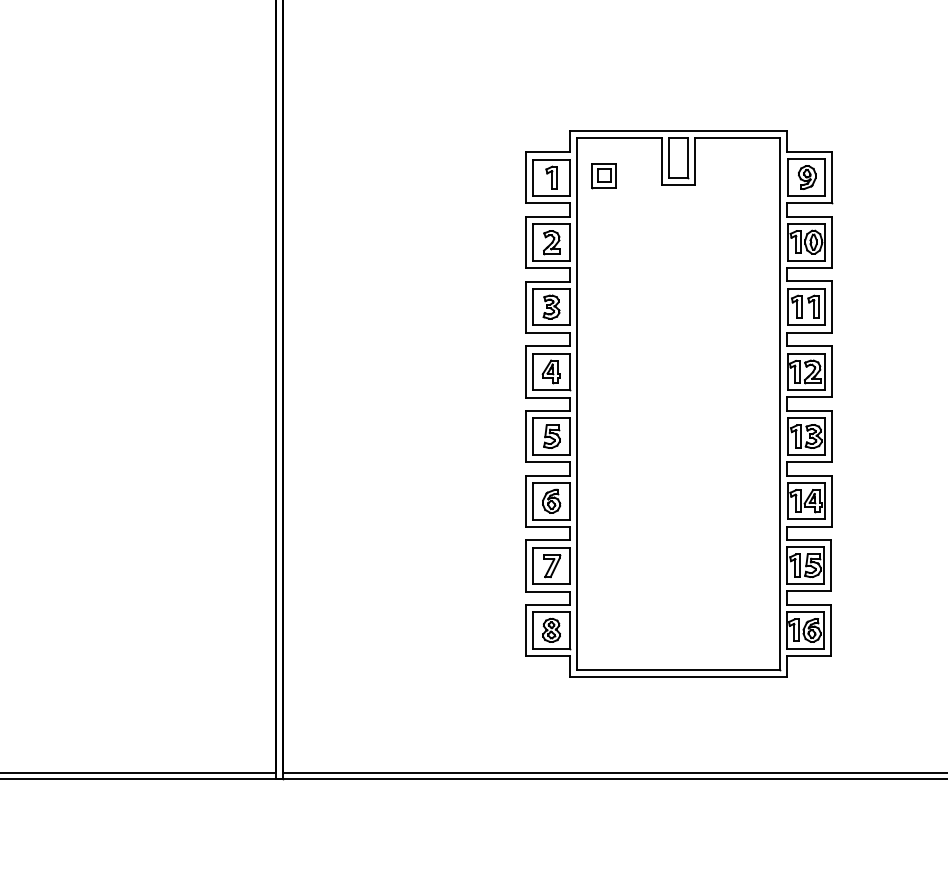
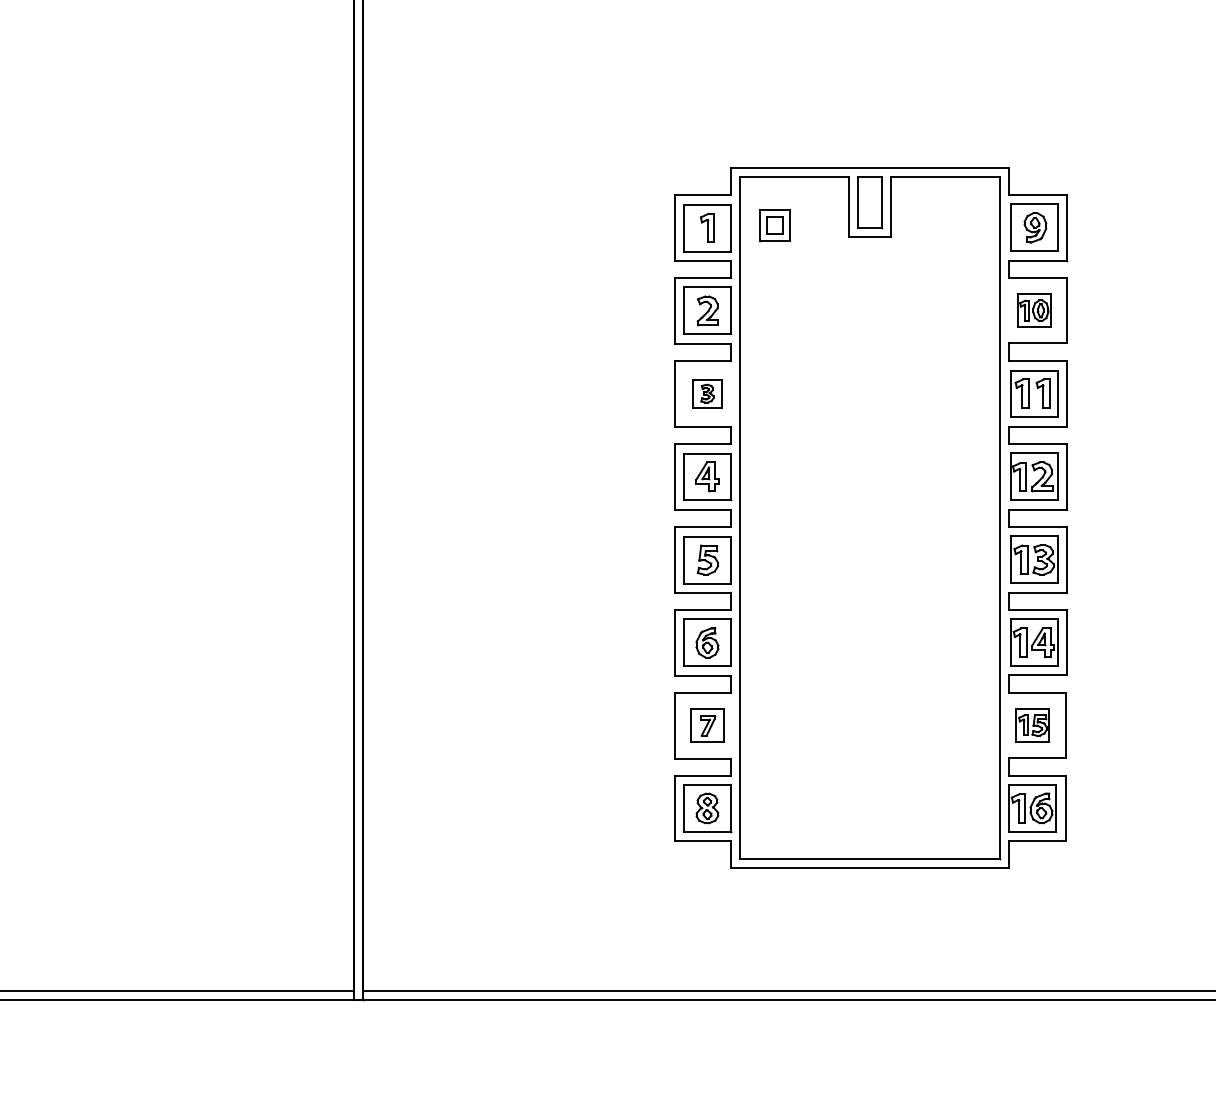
part: (806, 242) -> (1034, 310), size x0.7
part: (551, 306) -> (707, 393), size x0.6
part: (551, 565) -> (707, 725), size x0.7
part: (805, 565) -> (1032, 725), size x0.7

